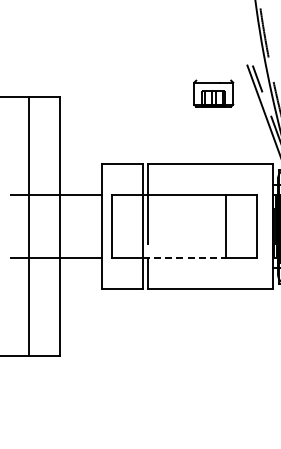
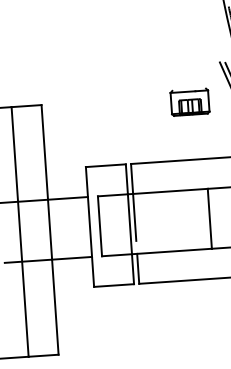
part: (213, 93) -> (189, 102), moved
line: (185, 257) -> (172, 251), dashed -> solid

